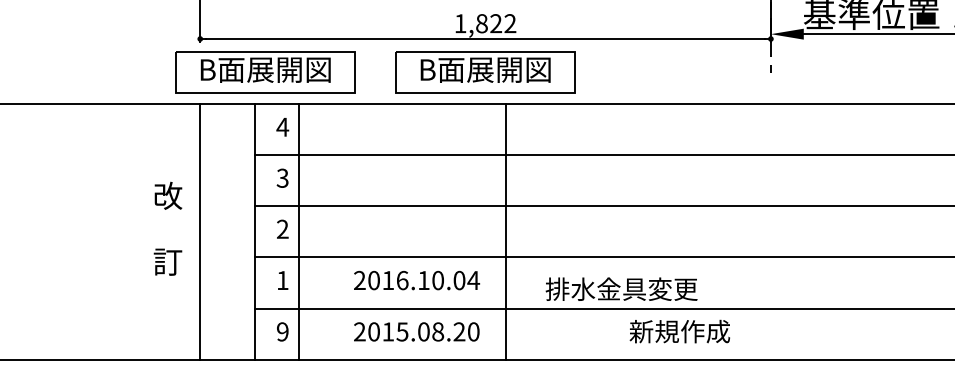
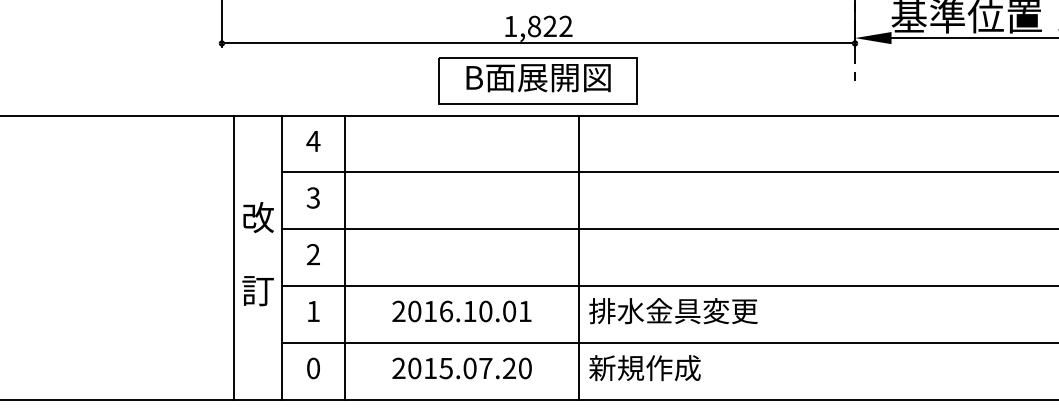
part: (264, 72) -> (293, 80), removed
text: (167, 229) -> (257, 254), moved
line: (199, 231) -> (234, 257), moved
line: (299, 231) -> (345, 257), moved
line: (506, 231) -> (579, 257), moved
text: (473, 280) -> (525, 311), 2016.10.04 -> 2016.10.01
text: (621, 289) -> (673, 311), moved
text: (282, 331) -> (313, 368), 9 -> 0
text: (437, 331) -> (485, 368), 2015.08.20 -> 2015.07.20
text: (679, 331) -> (644, 368), moved

